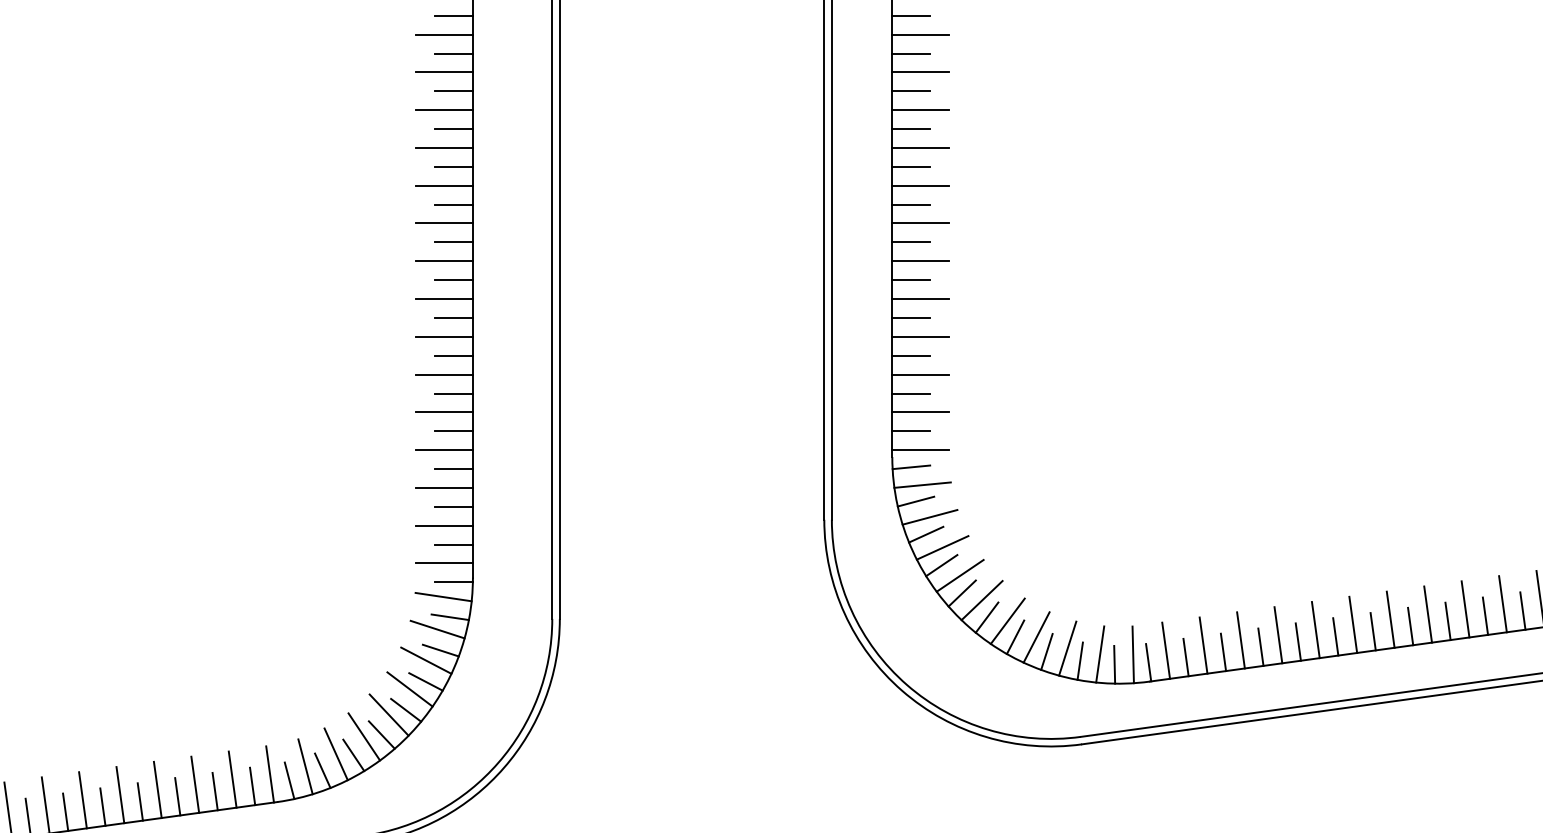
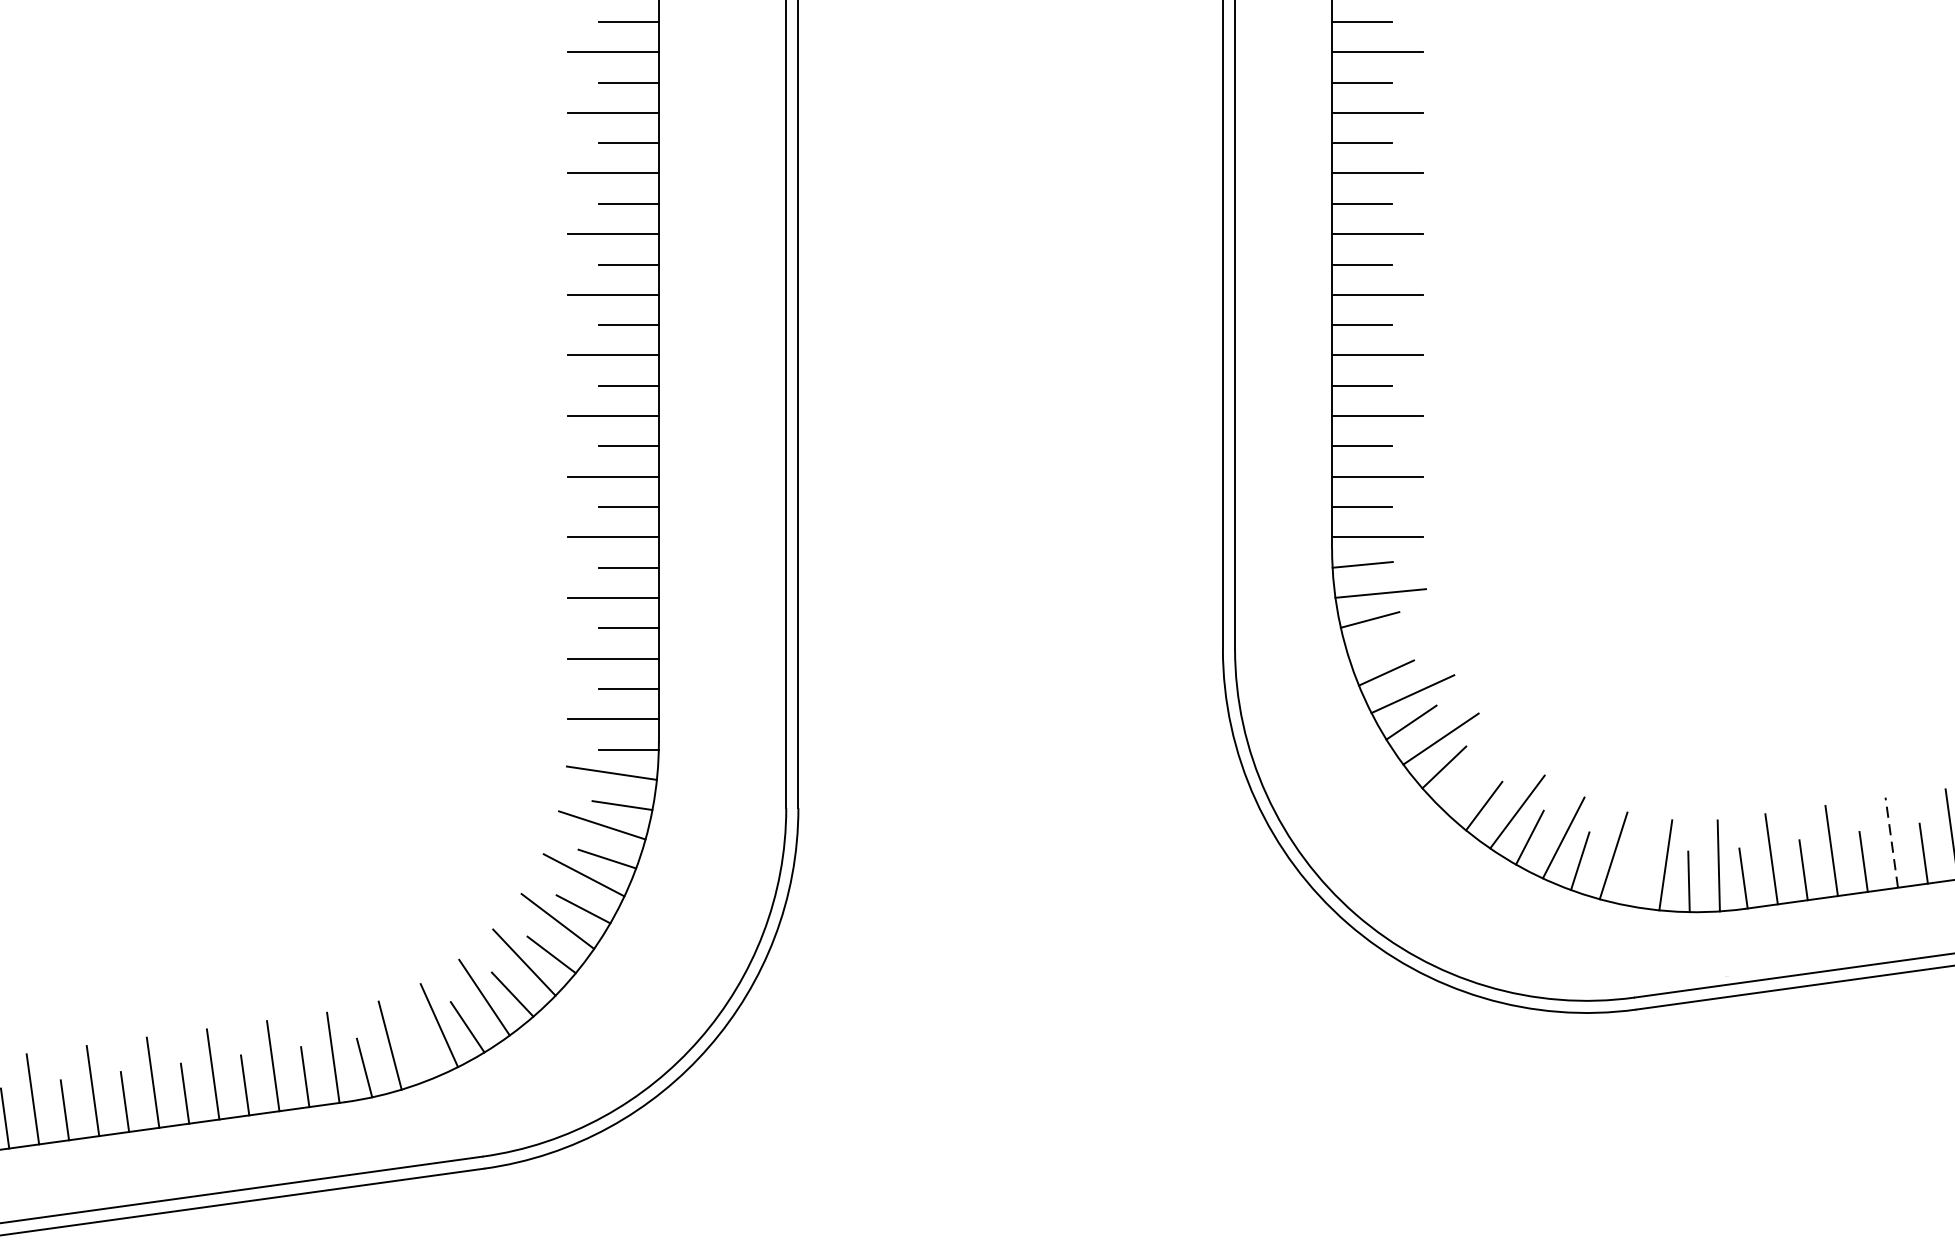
line: (929, 517) -> (1391, 645), removed
line: (981, 600) -> (1475, 778), removed
line: (1240, 639) -> (1890, 841), solid -> dashed
line: (1079, 660) -> (1632, 874), removed
line: (322, 770) -> (417, 1051), removed

